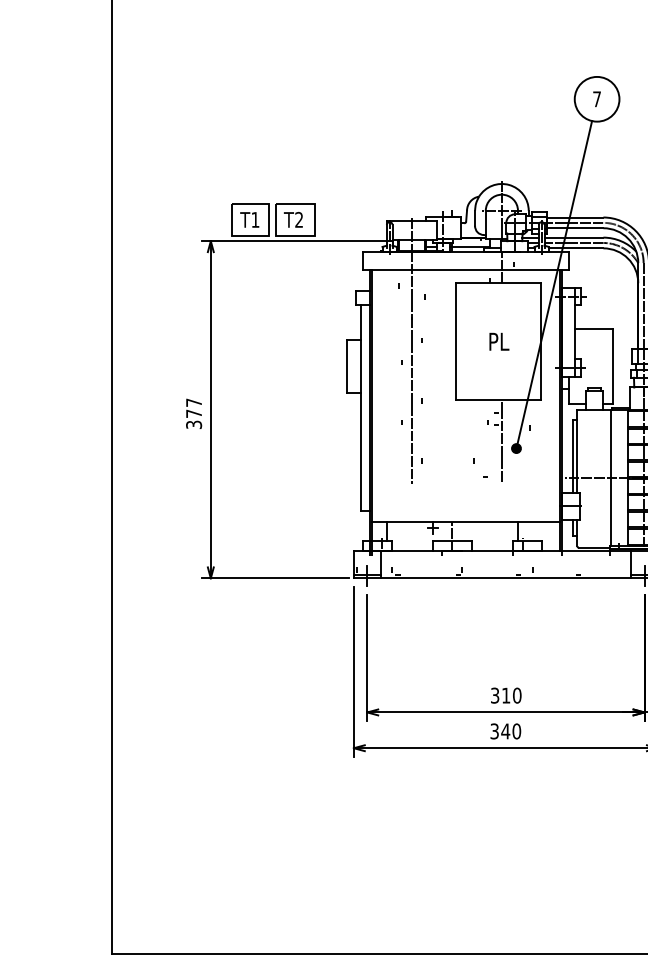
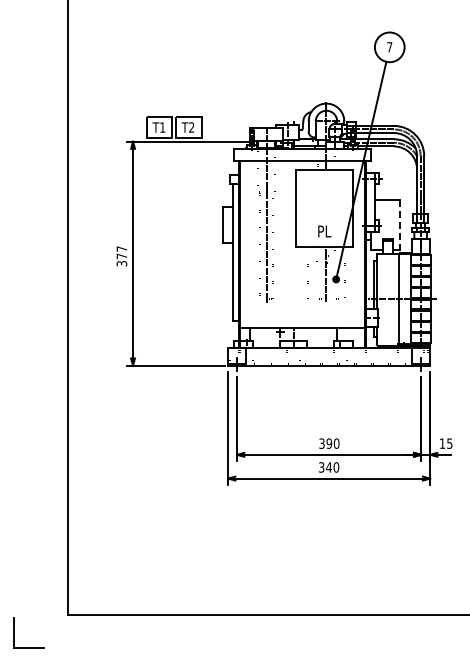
text: (498, 341) -> (324, 231), moved
line: (613, 365) -> (400, 224), solid -> dashed
text: (506, 695) -> (329, 443), 310 -> 390

